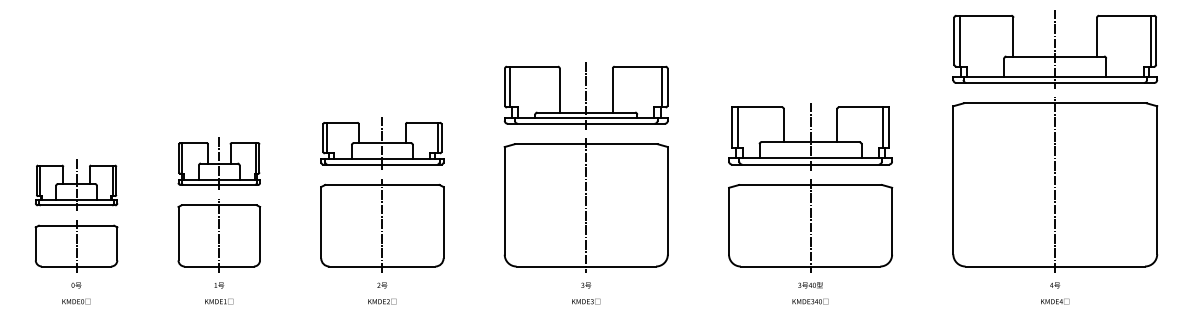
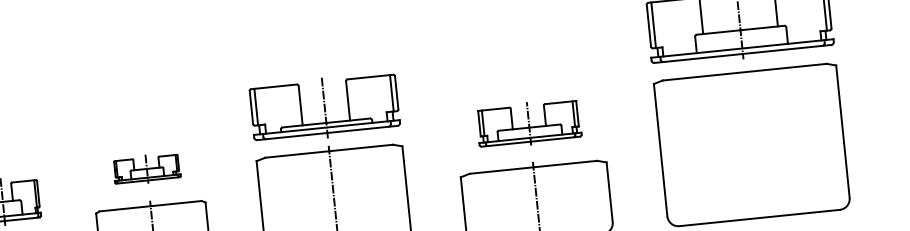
part: (810, 136) -> (528, 124), size x0.7
part: (382, 143) -> (146, 169), size x0.6
line: (1055, 184) -> (752, 144), removed

